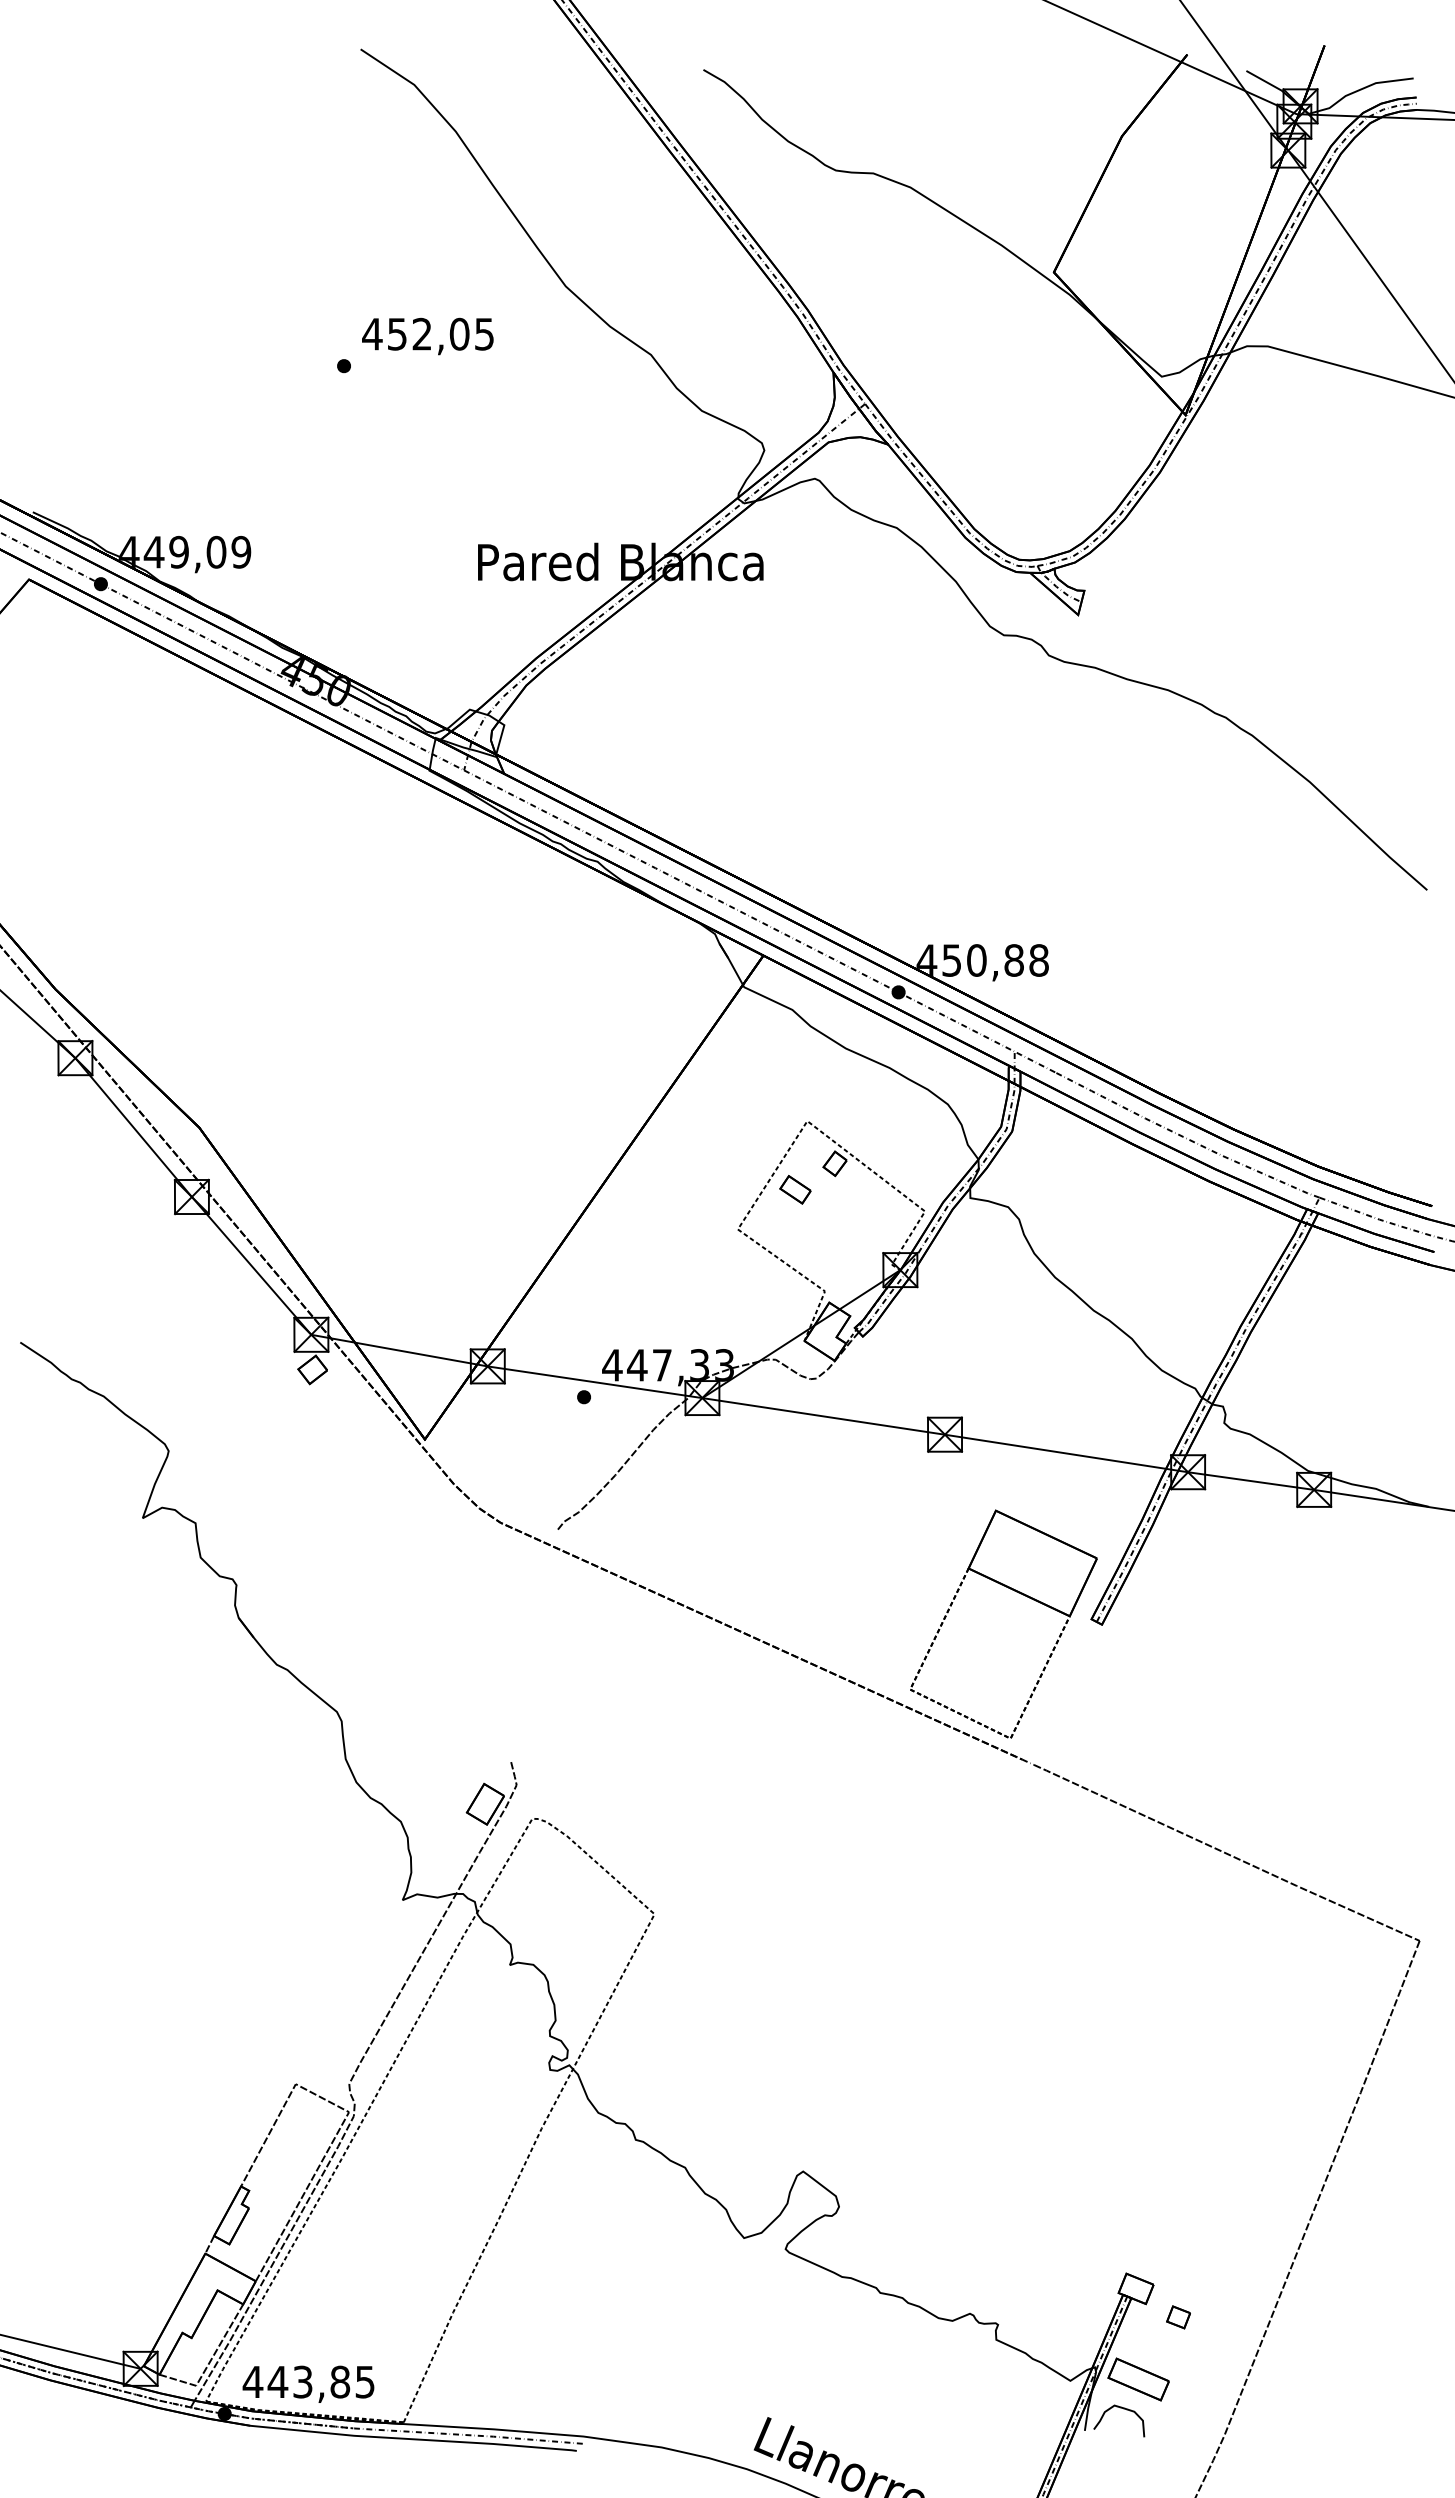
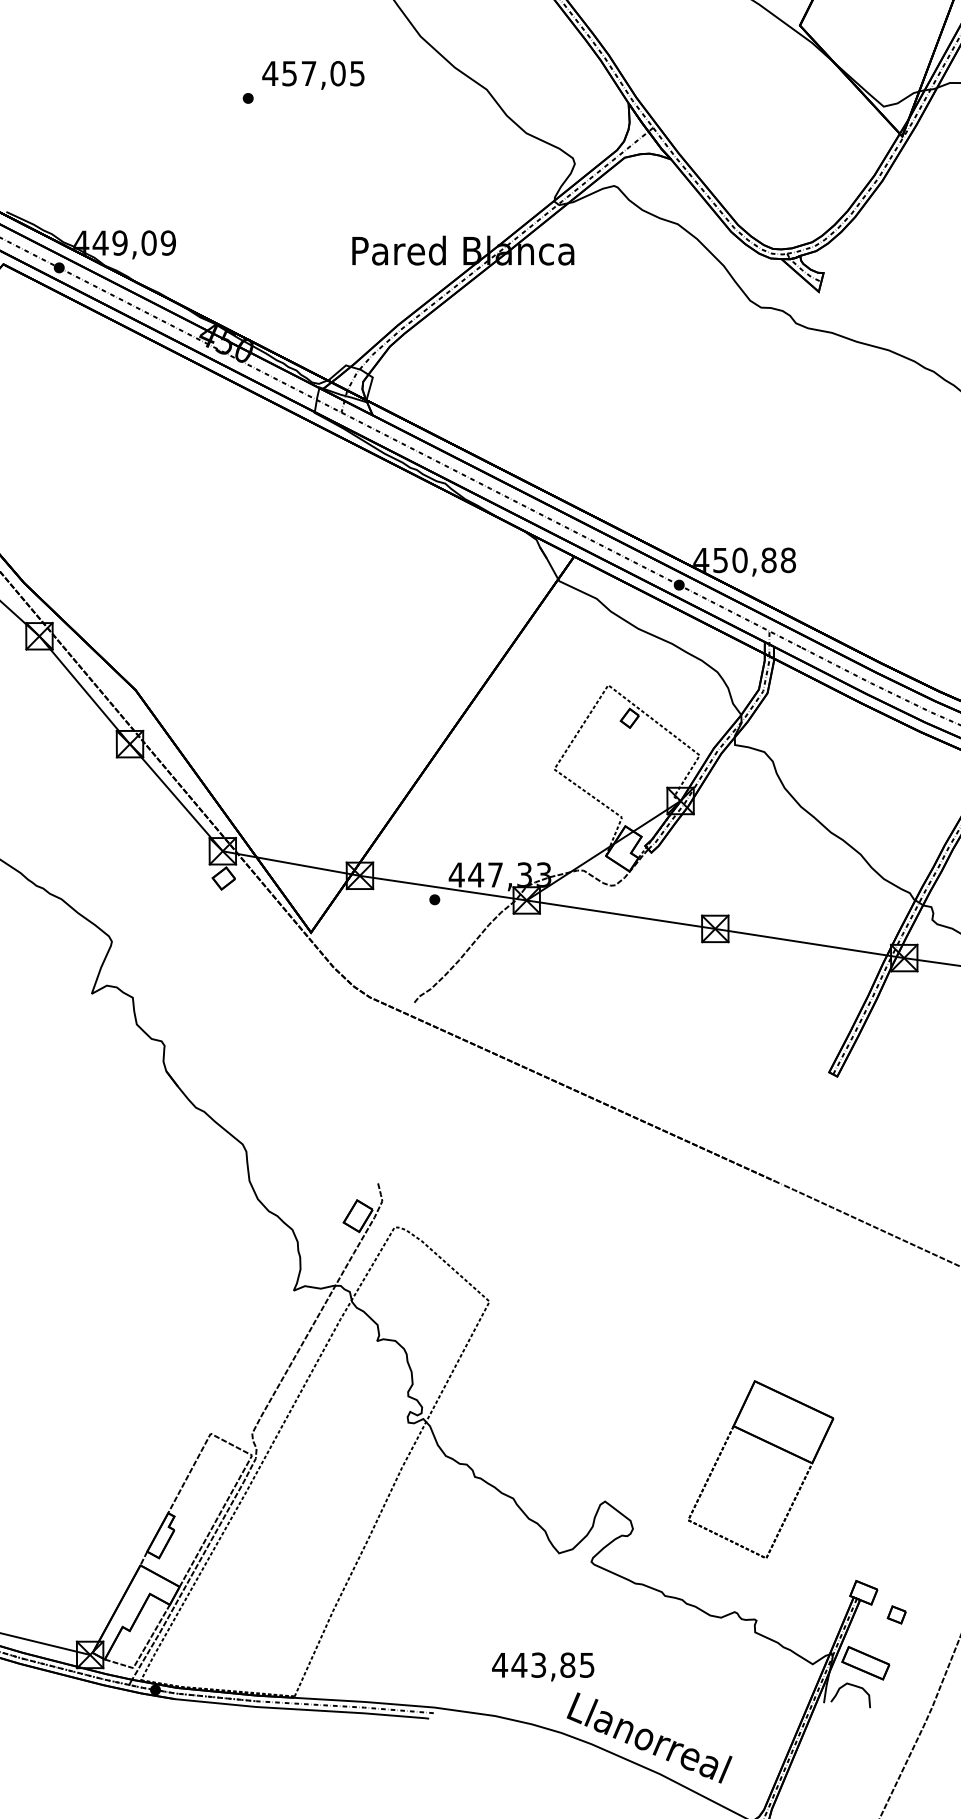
text: (421, 333) -> (308, 73), 452,05 -> 457,05
part: (795, 1189) -> (599, 738), removed
part: (1018, 1593) -> (772, 1445), moved
text: (308, 2383) -> (543, 1666), moved

